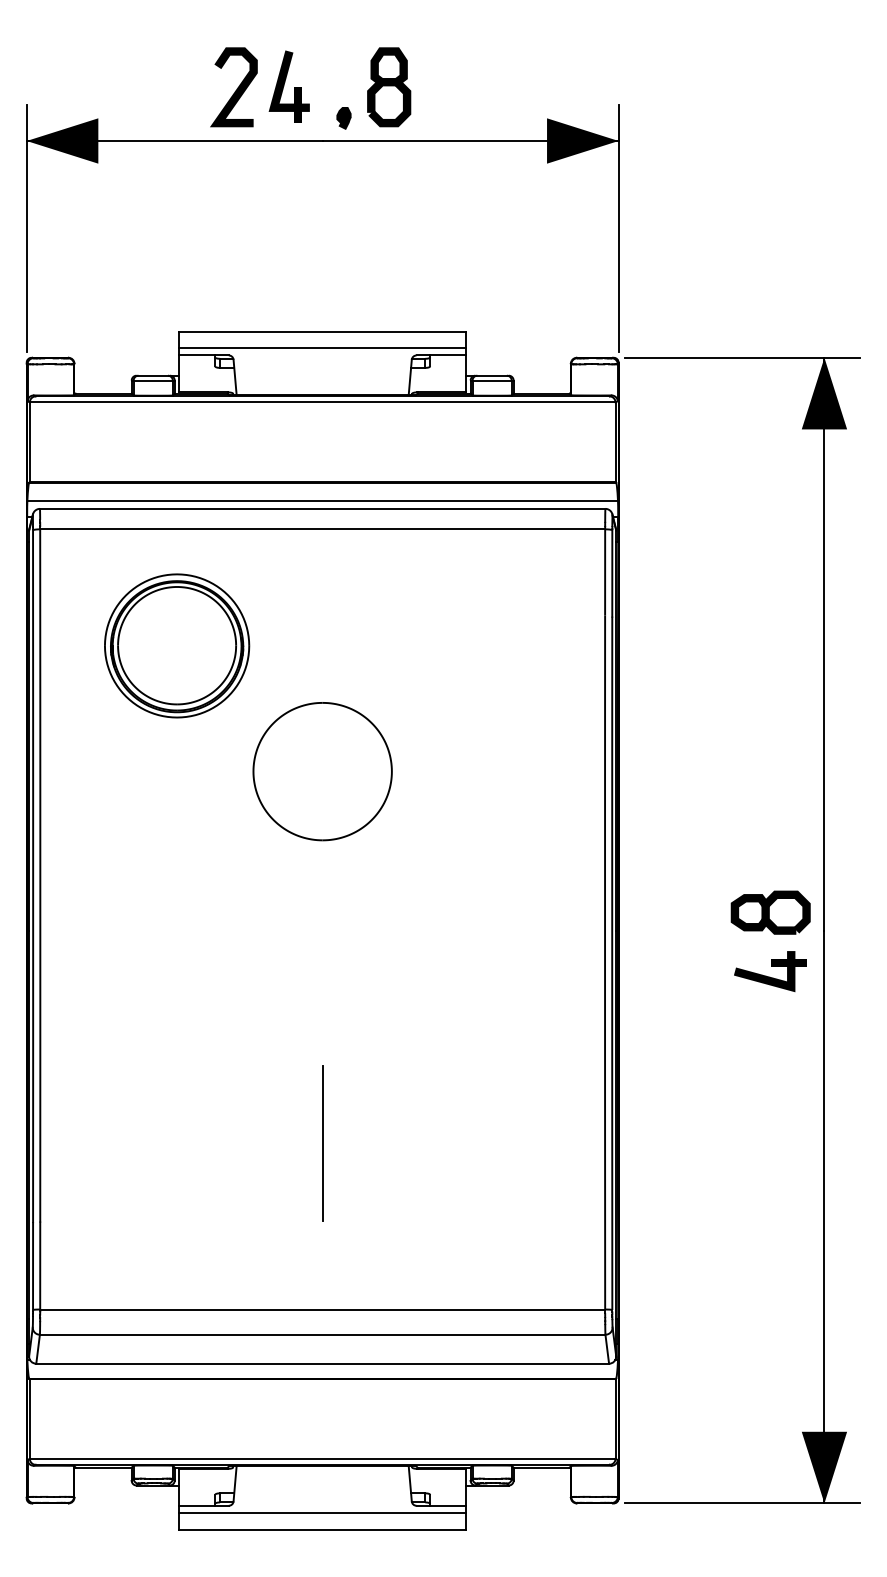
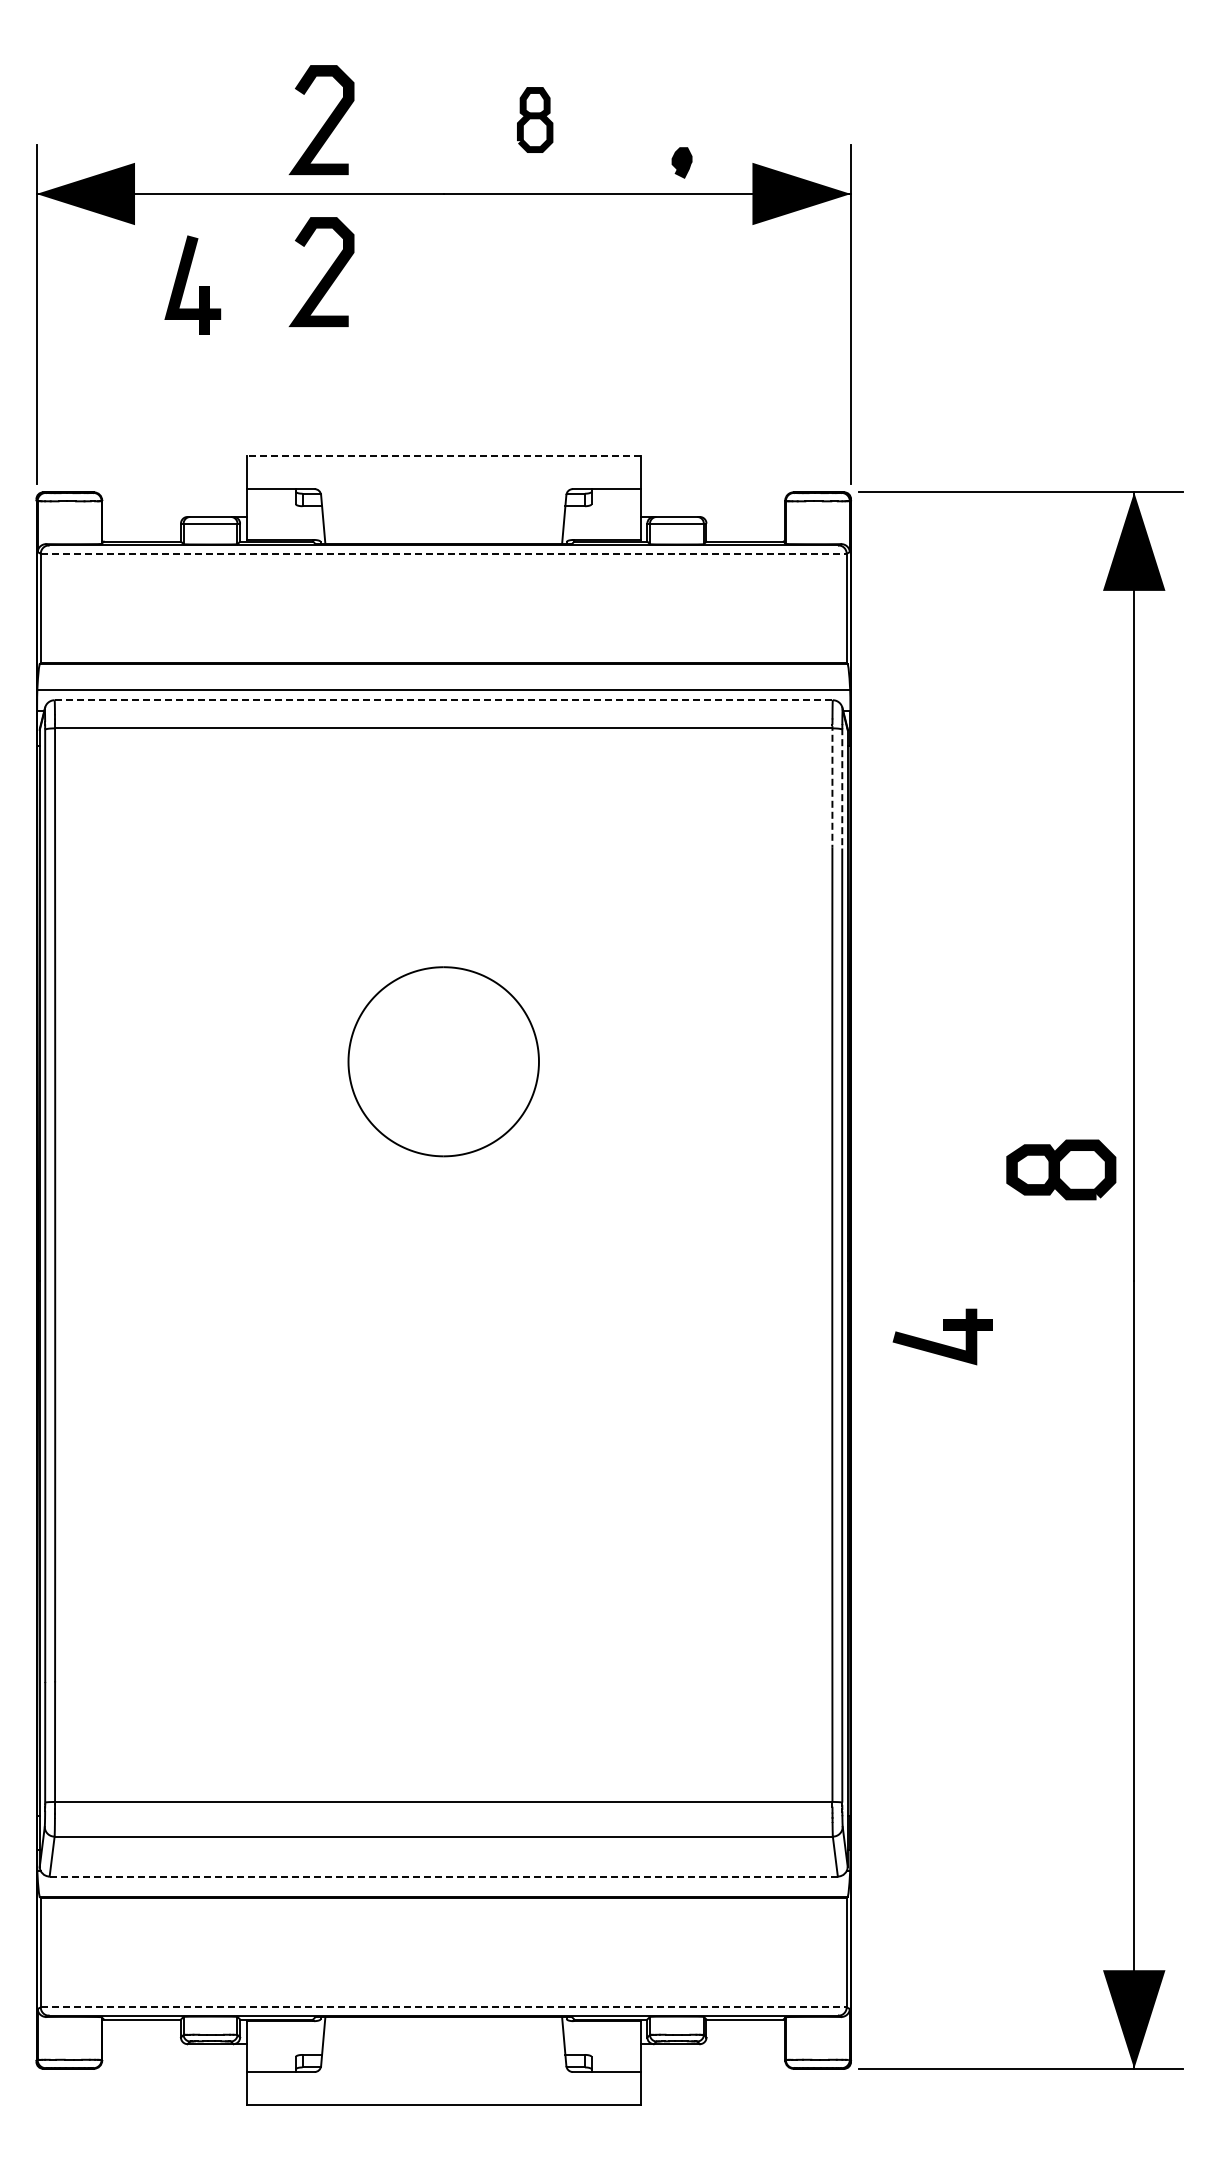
part: (284, 85) -> (186, 283), moved
part: (388, 86) -> (534, 119), size x0.6
part: (343, 118) -> (681, 162), moved
curve: (236, 199) -> (325, 274), added
line: (322, 331) -> (443, 456), solid -> dashed
line: (322, 348) -> (443, 479), removed
line: (322, 402) -> (443, 553), solid -> dashed
line: (323, 509) -> (444, 700), solid -> dashed
line: (605, 570) -> (832, 784), solid -> dashed
line: (612, 573) -> (842, 788), solid -> dashed
part: (177, 645) -> (243, 888), removed
part: (770, 912) -> (1061, 1169), moved
part: (770, 966) -> (943, 1330), moved
line: (322, 1142) -> (443, 1572), removed
line: (322, 1363) -> (443, 1876), solid -> dashed
line: (322, 1458) -> (443, 2007), solid -> dashed
line: (322, 1512) -> (443, 2081), removed

